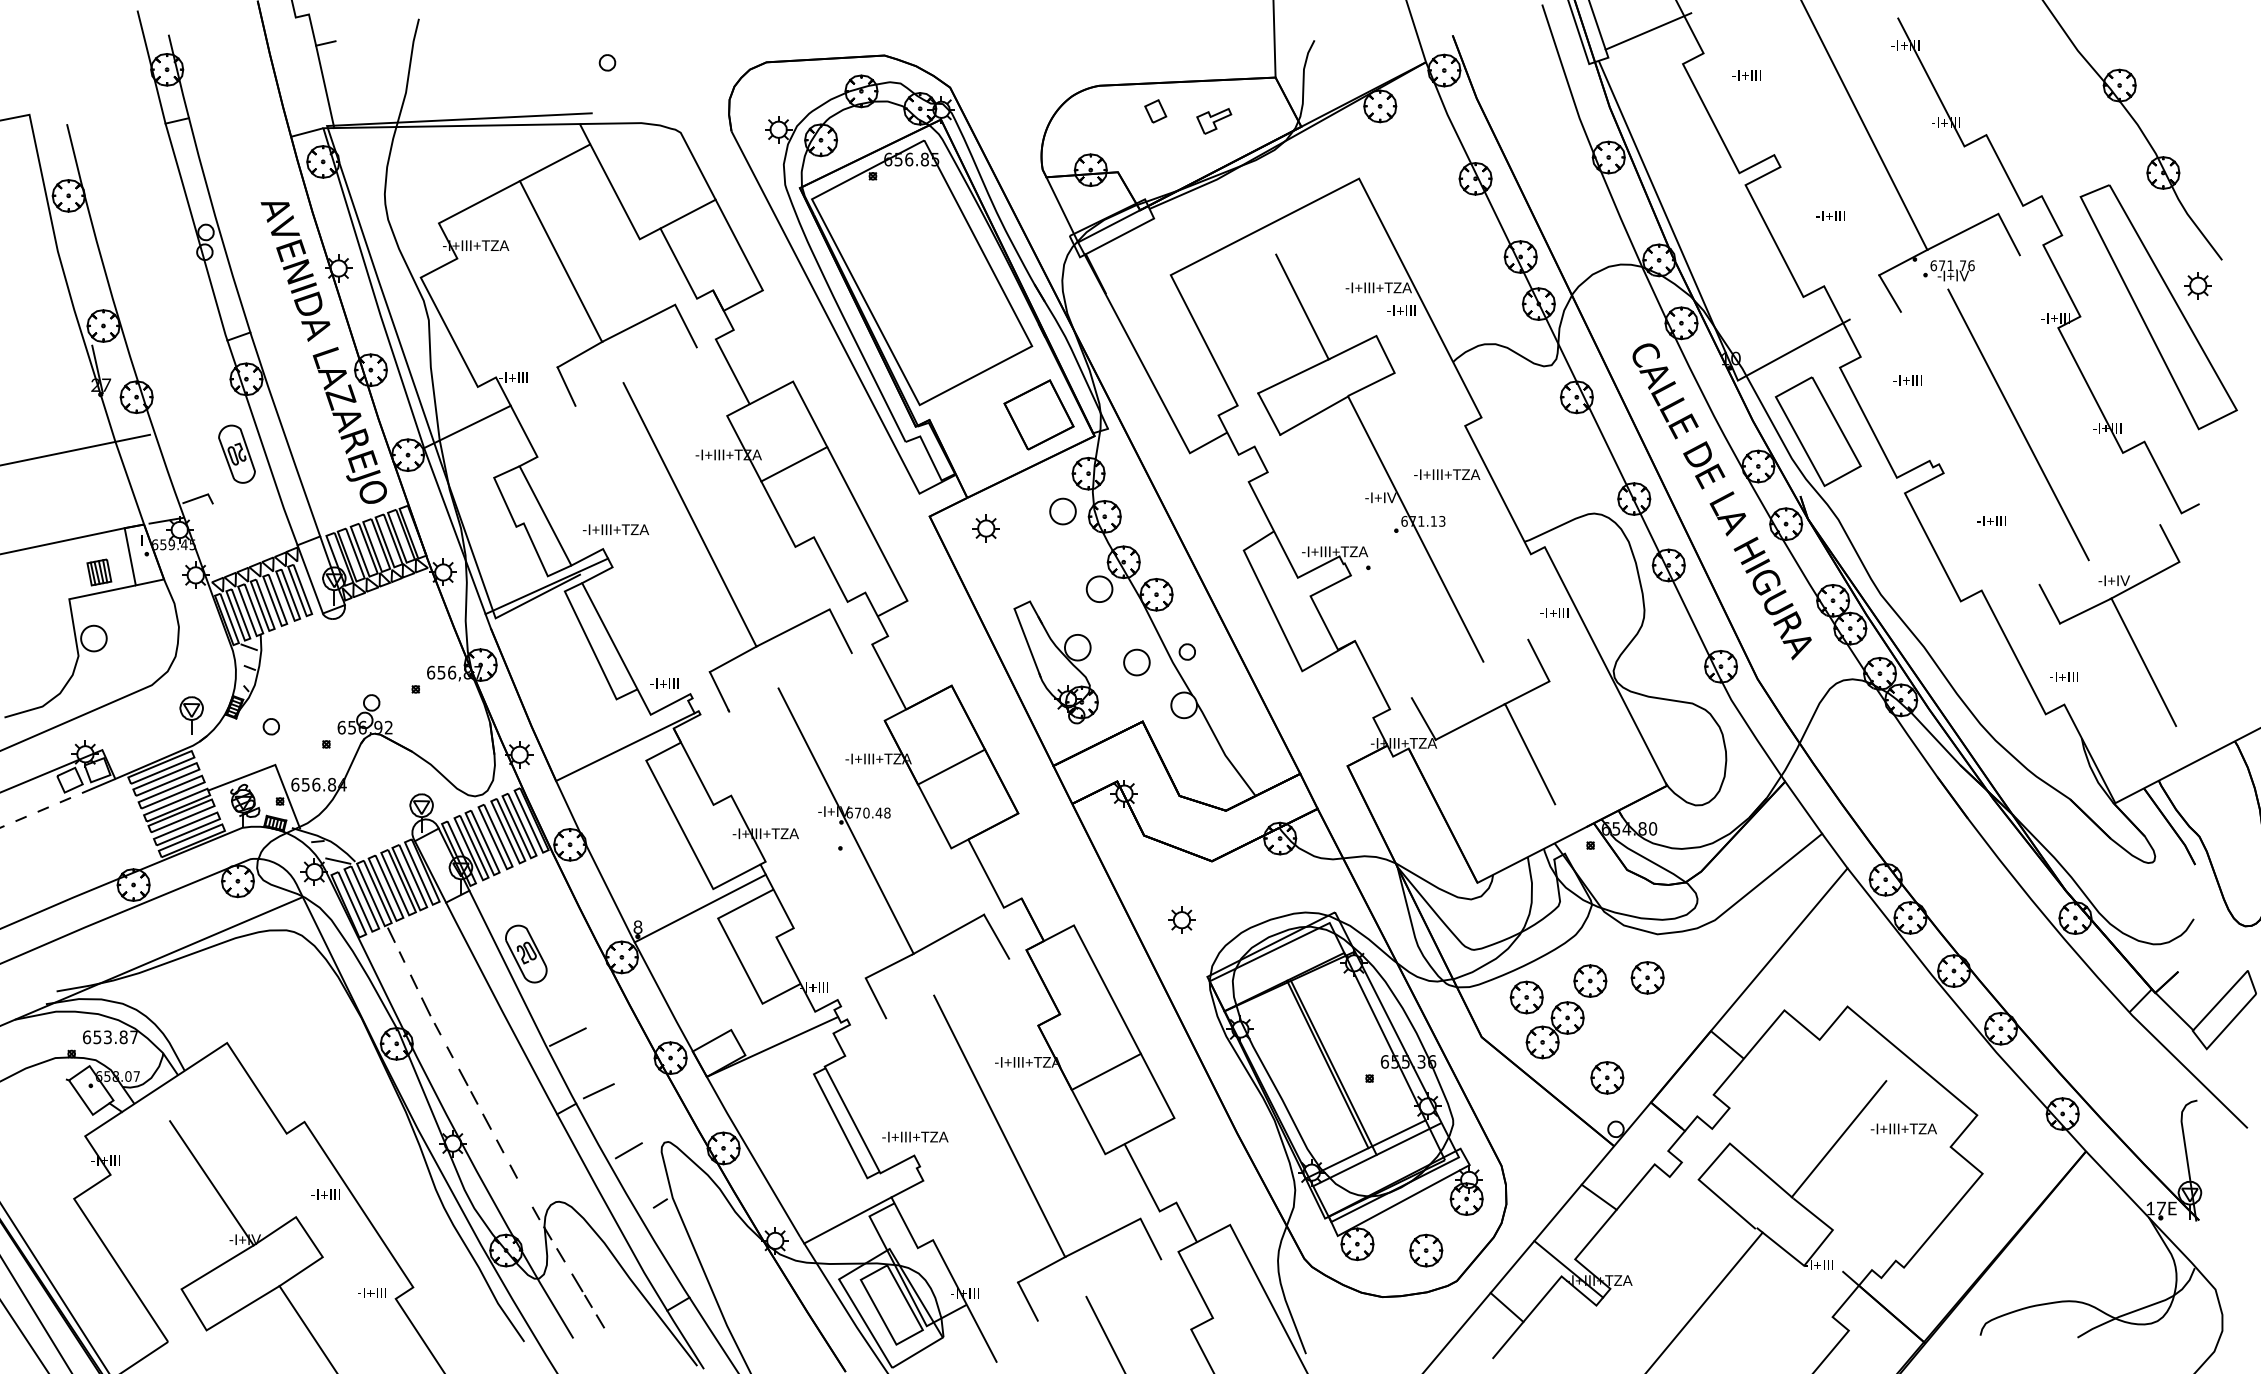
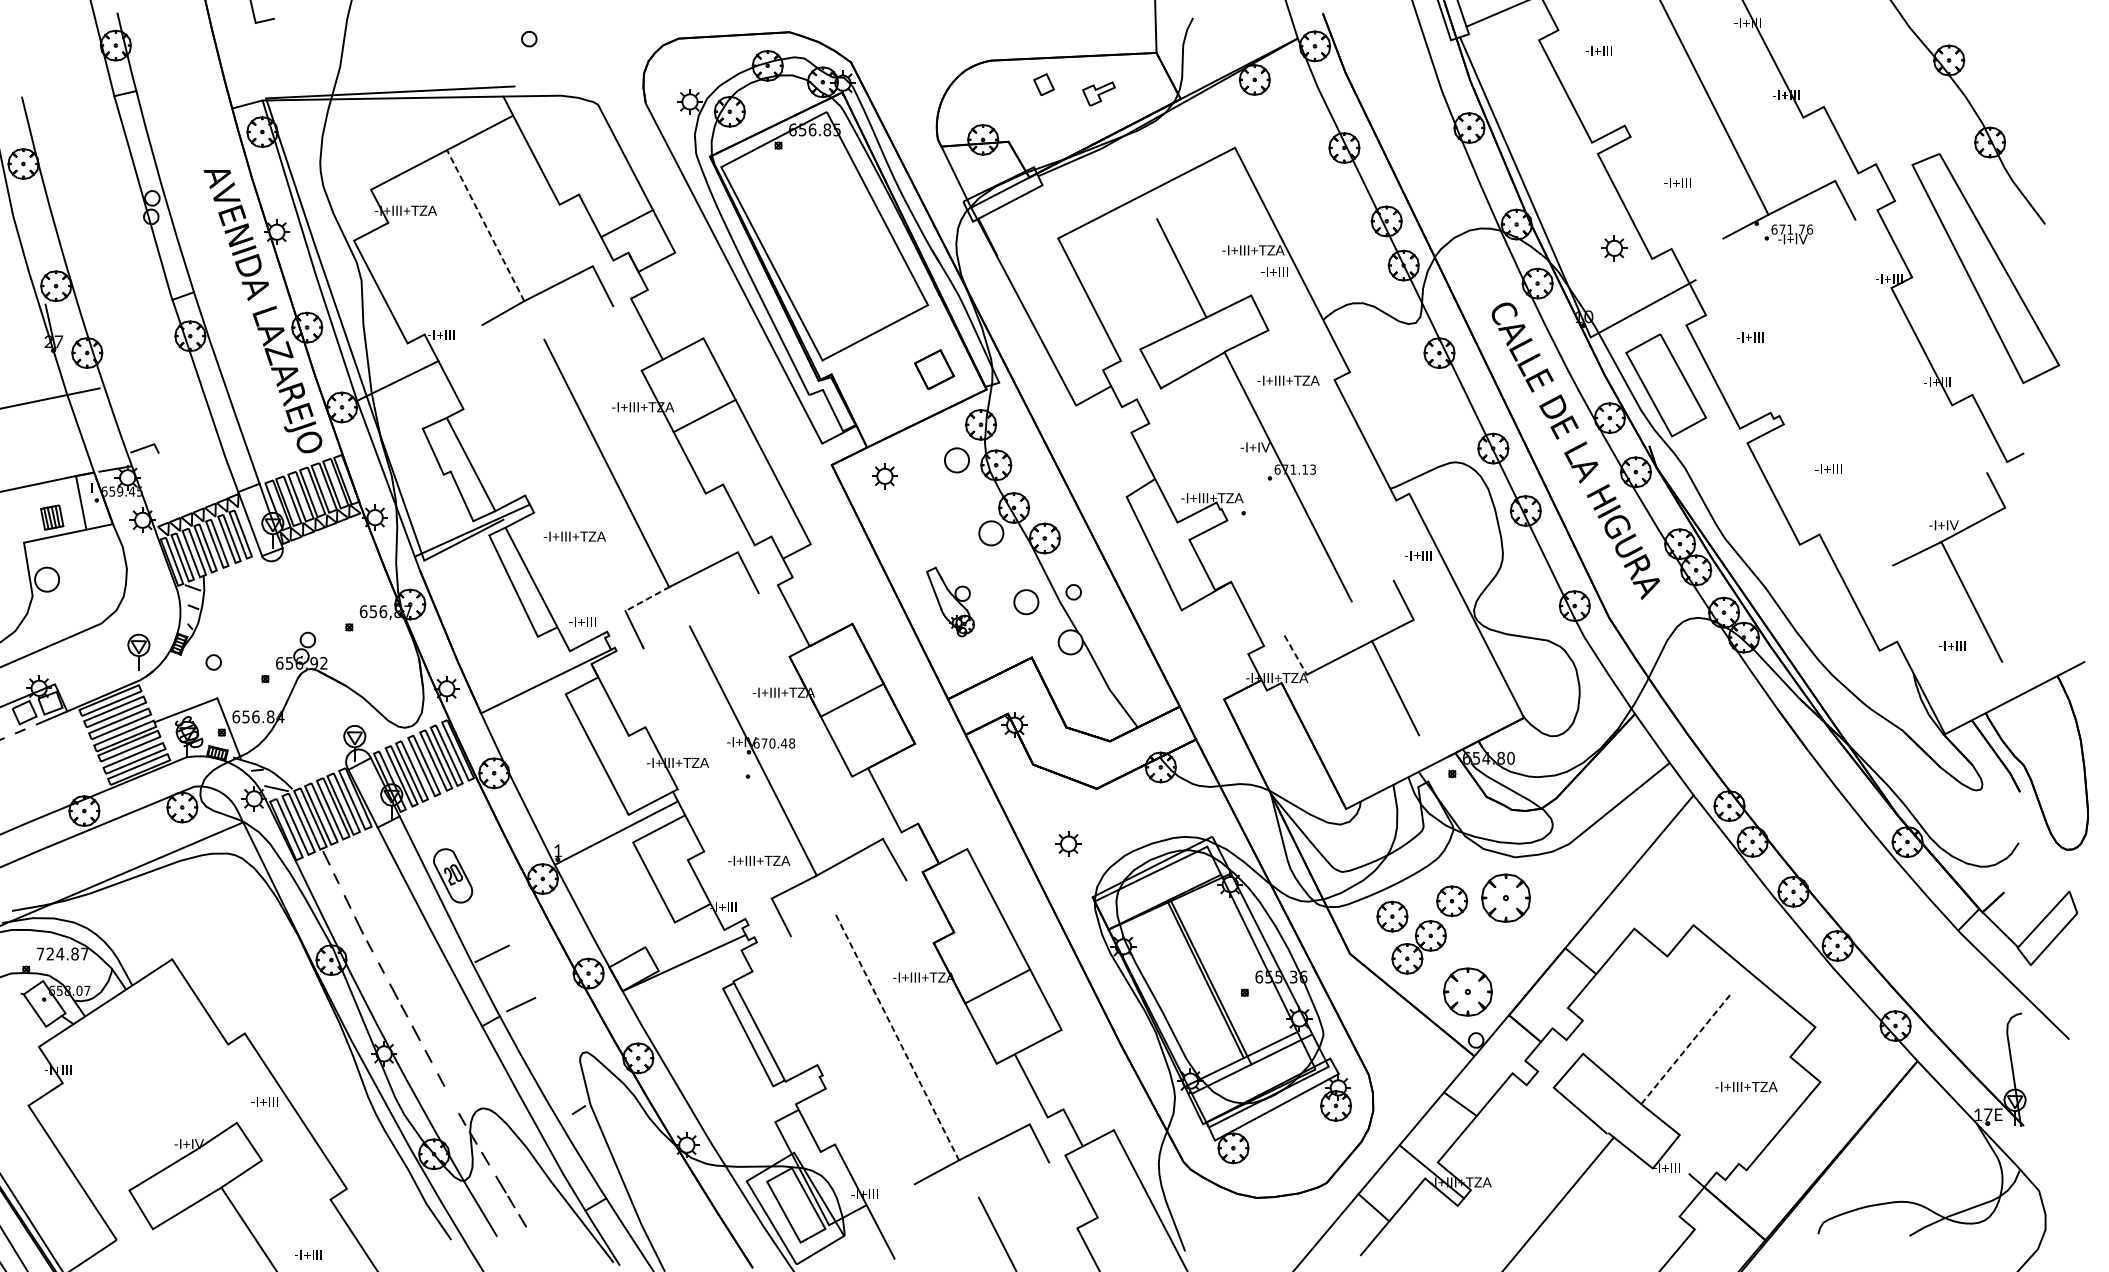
line: (325, 86) -> (264, 61), removed
line: (687, 213) -> (626, 222), moved
line: (560, 261) -> (485, 225), solid -> dashed
part: (2197, 285) -> (1613, 248), moved
line: (1889, 293) -> (1732, 255), removed
line: (566, 386) -> (490, 342), removed
part: (1038, 414) -> (933, 369), size x0.6
line: (2018, 424) -> (1854, 378), removed
part: (236, 453) -> (180, 405), removed
text: (1447, 474) -> (1288, 380), moved
text: (616, 529) -> (575, 536), moved
line: (2049, 603) -> (1883, 546), removed
line: (733, 659) -> (647, 599), solid -> dashed
part: (1055, 662) -> (949, 602), size x0.6
text: (2063, 676) -> (1951, 645), moved
line: (1423, 719) -> (1295, 655), solid -> dashed
text: (637, 926) -> (557, 849), 8 -> 1
part: (1647, 977) -> (1505, 897), size x1.6
text: (97, 1037) -> (50, 954), 653.87 -> 724.87
part: (1607, 1077) -> (1468, 991), size x1.6
line: (999, 1126) -> (897, 1037), solid -> dashed
text: (1903, 1128) -> (1746, 1086), moved
text: (915, 1136) -> (759, 860), moved
line: (1839, 1139) -> (1686, 1049), solid -> dashed
line: (628, 1150) -> (549, 1060), removed
line: (211, 1183) -> (157, 1091), removed
line: (847, 1220) -> (754, 1126), removed
part: (1426, 1250) -> (1298, 1154), removed
text: (371, 1292) -> (307, 1254), moved
line: (1027, 1301) -> (923, 1202), removed

